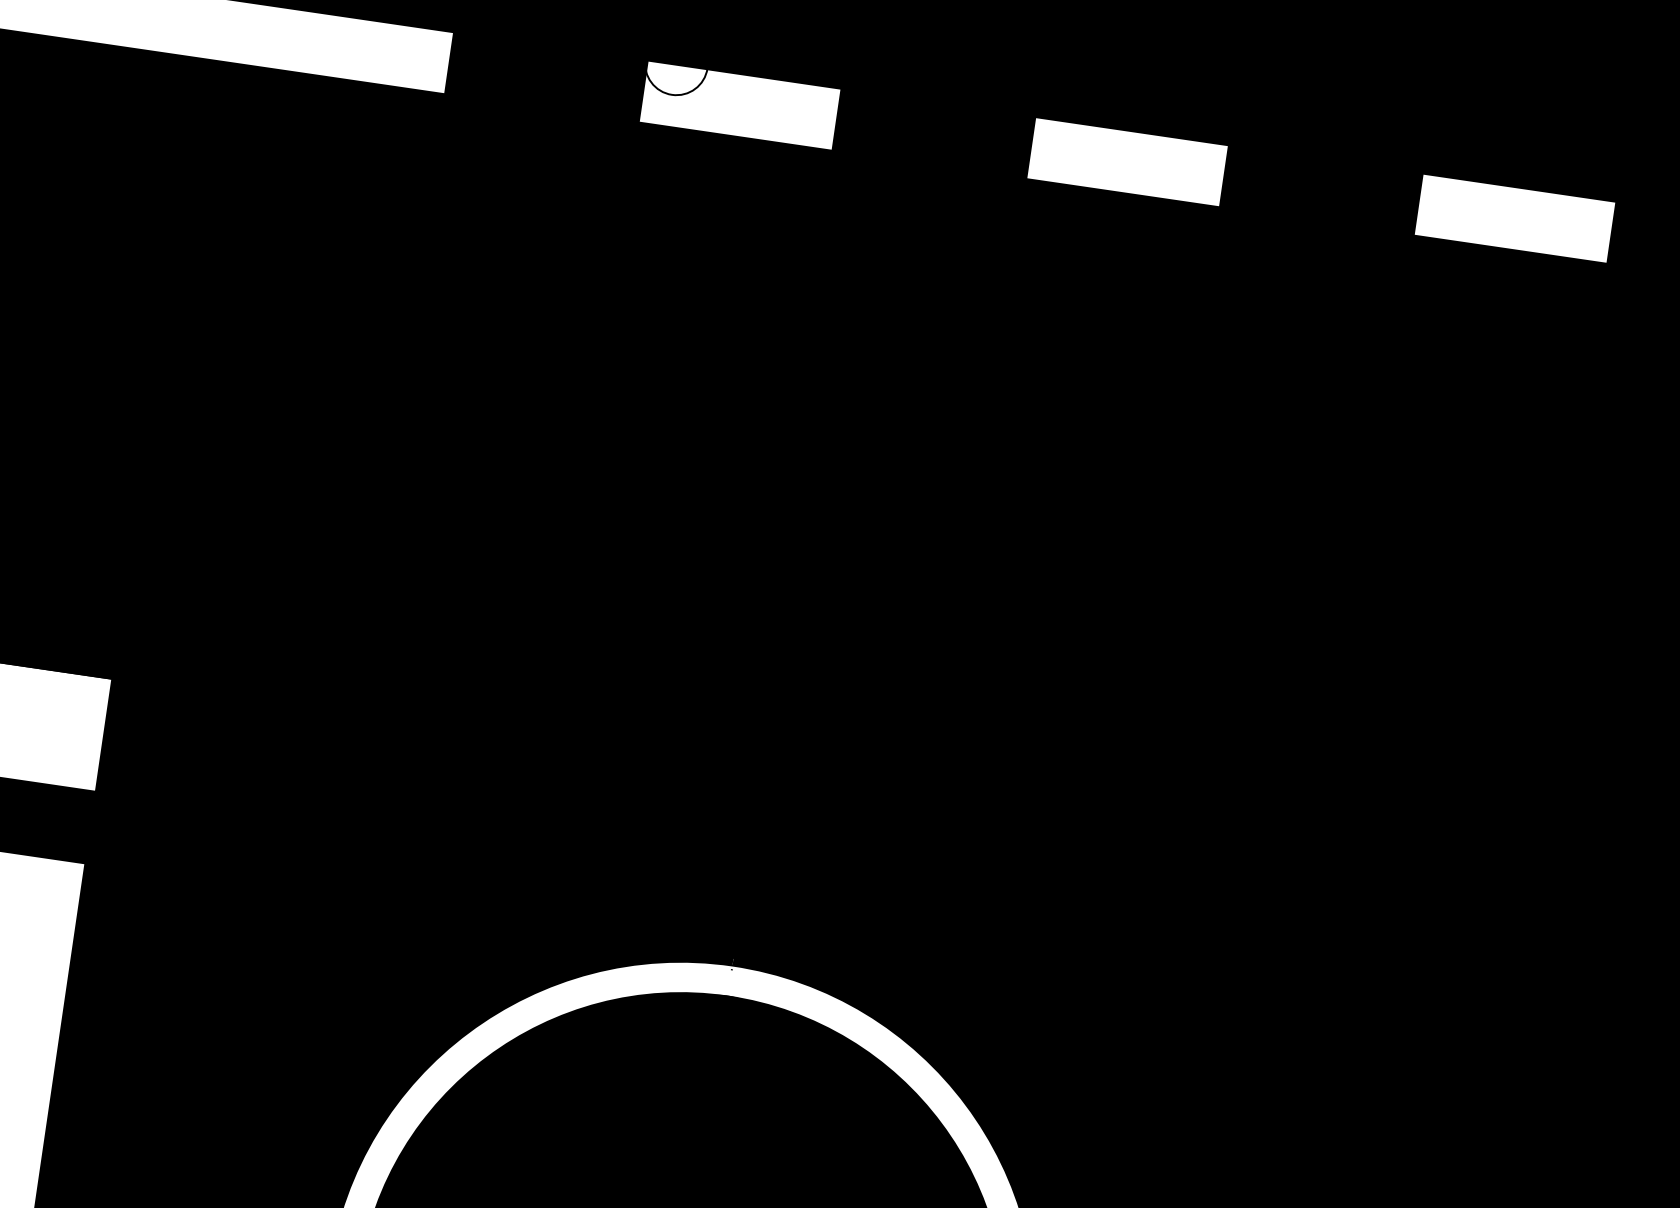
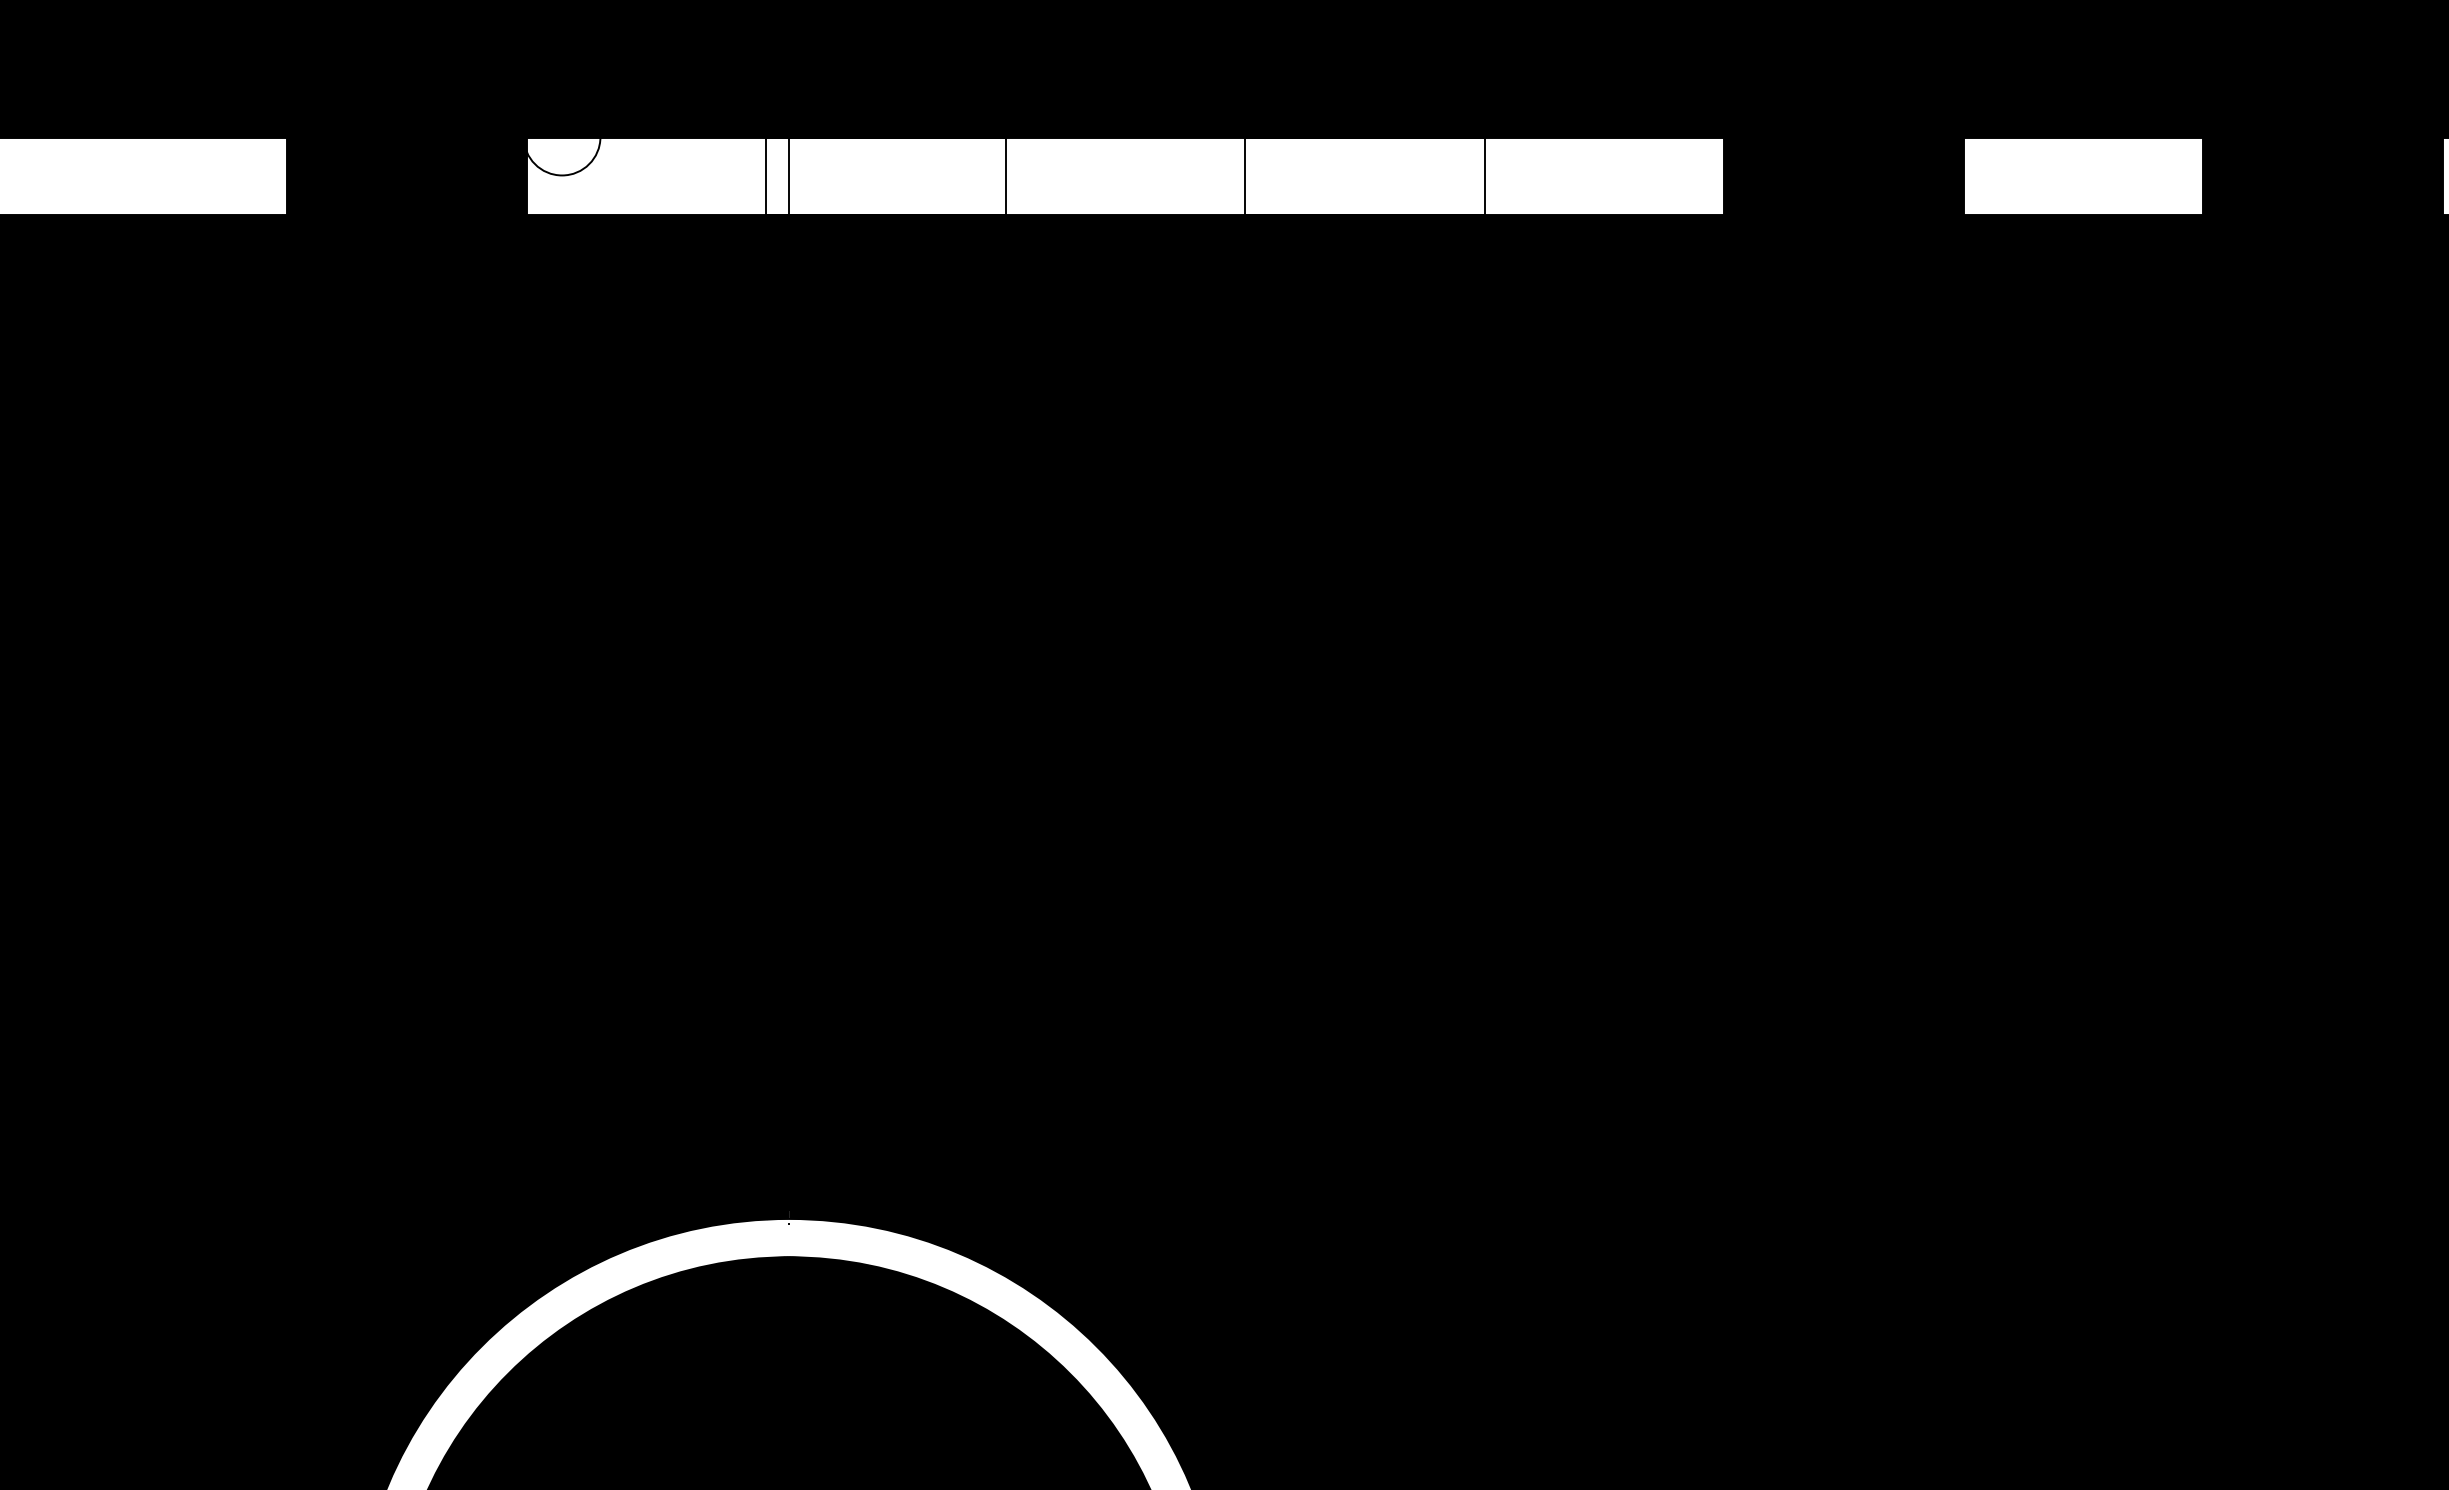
fill: (933, 133) -> (885, 176), removed
fill: (1320, 190) -> (1364, 176), removed

